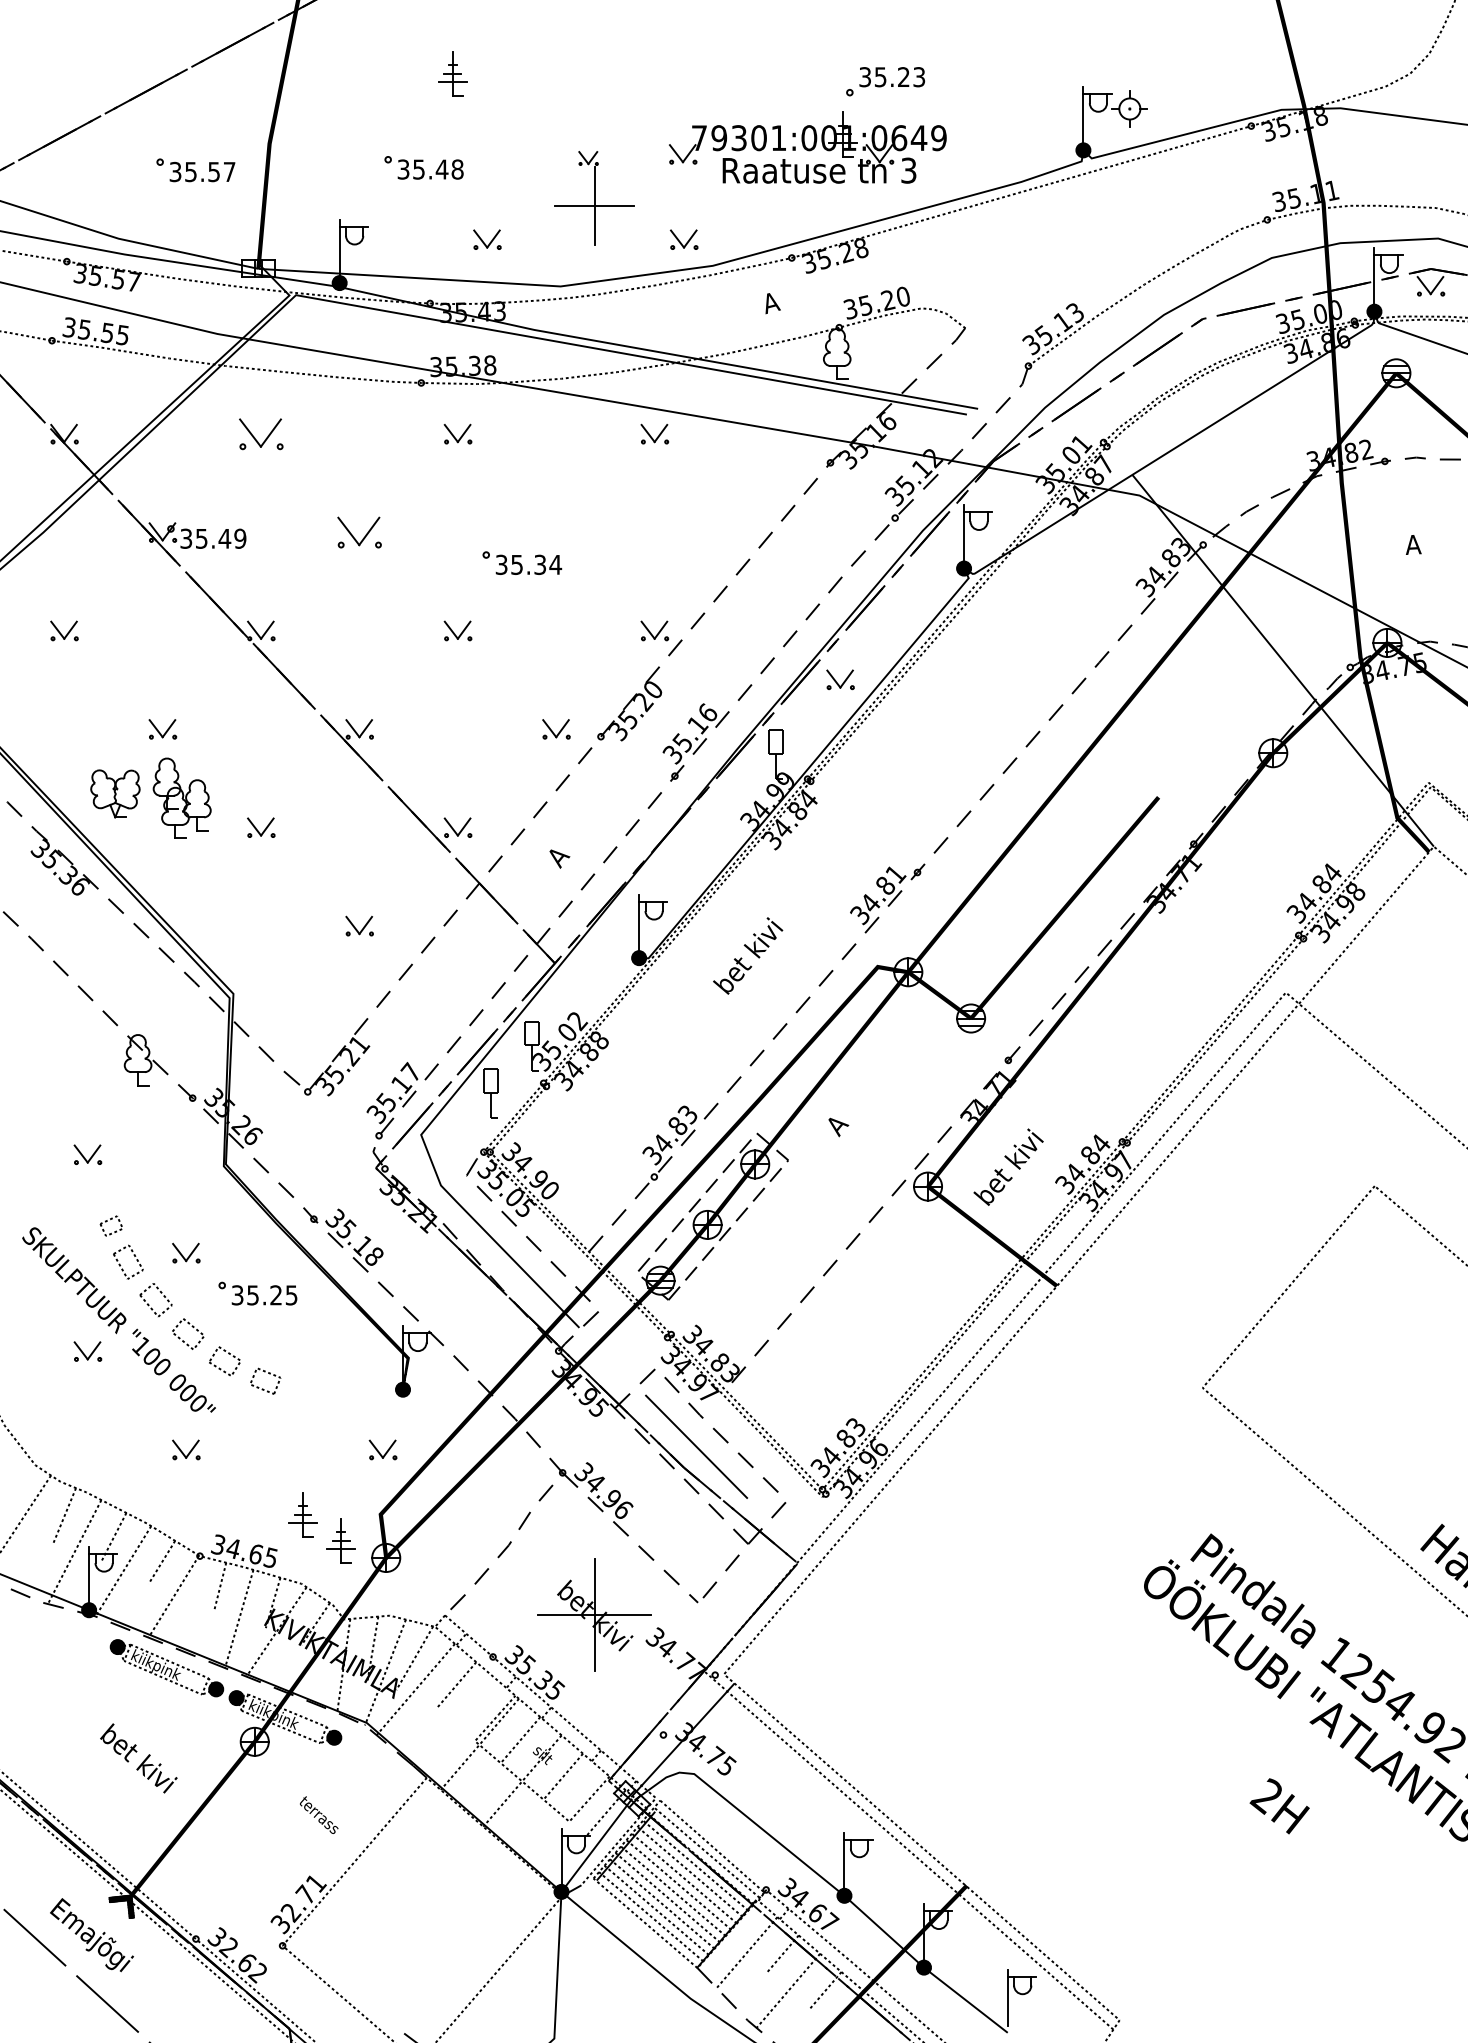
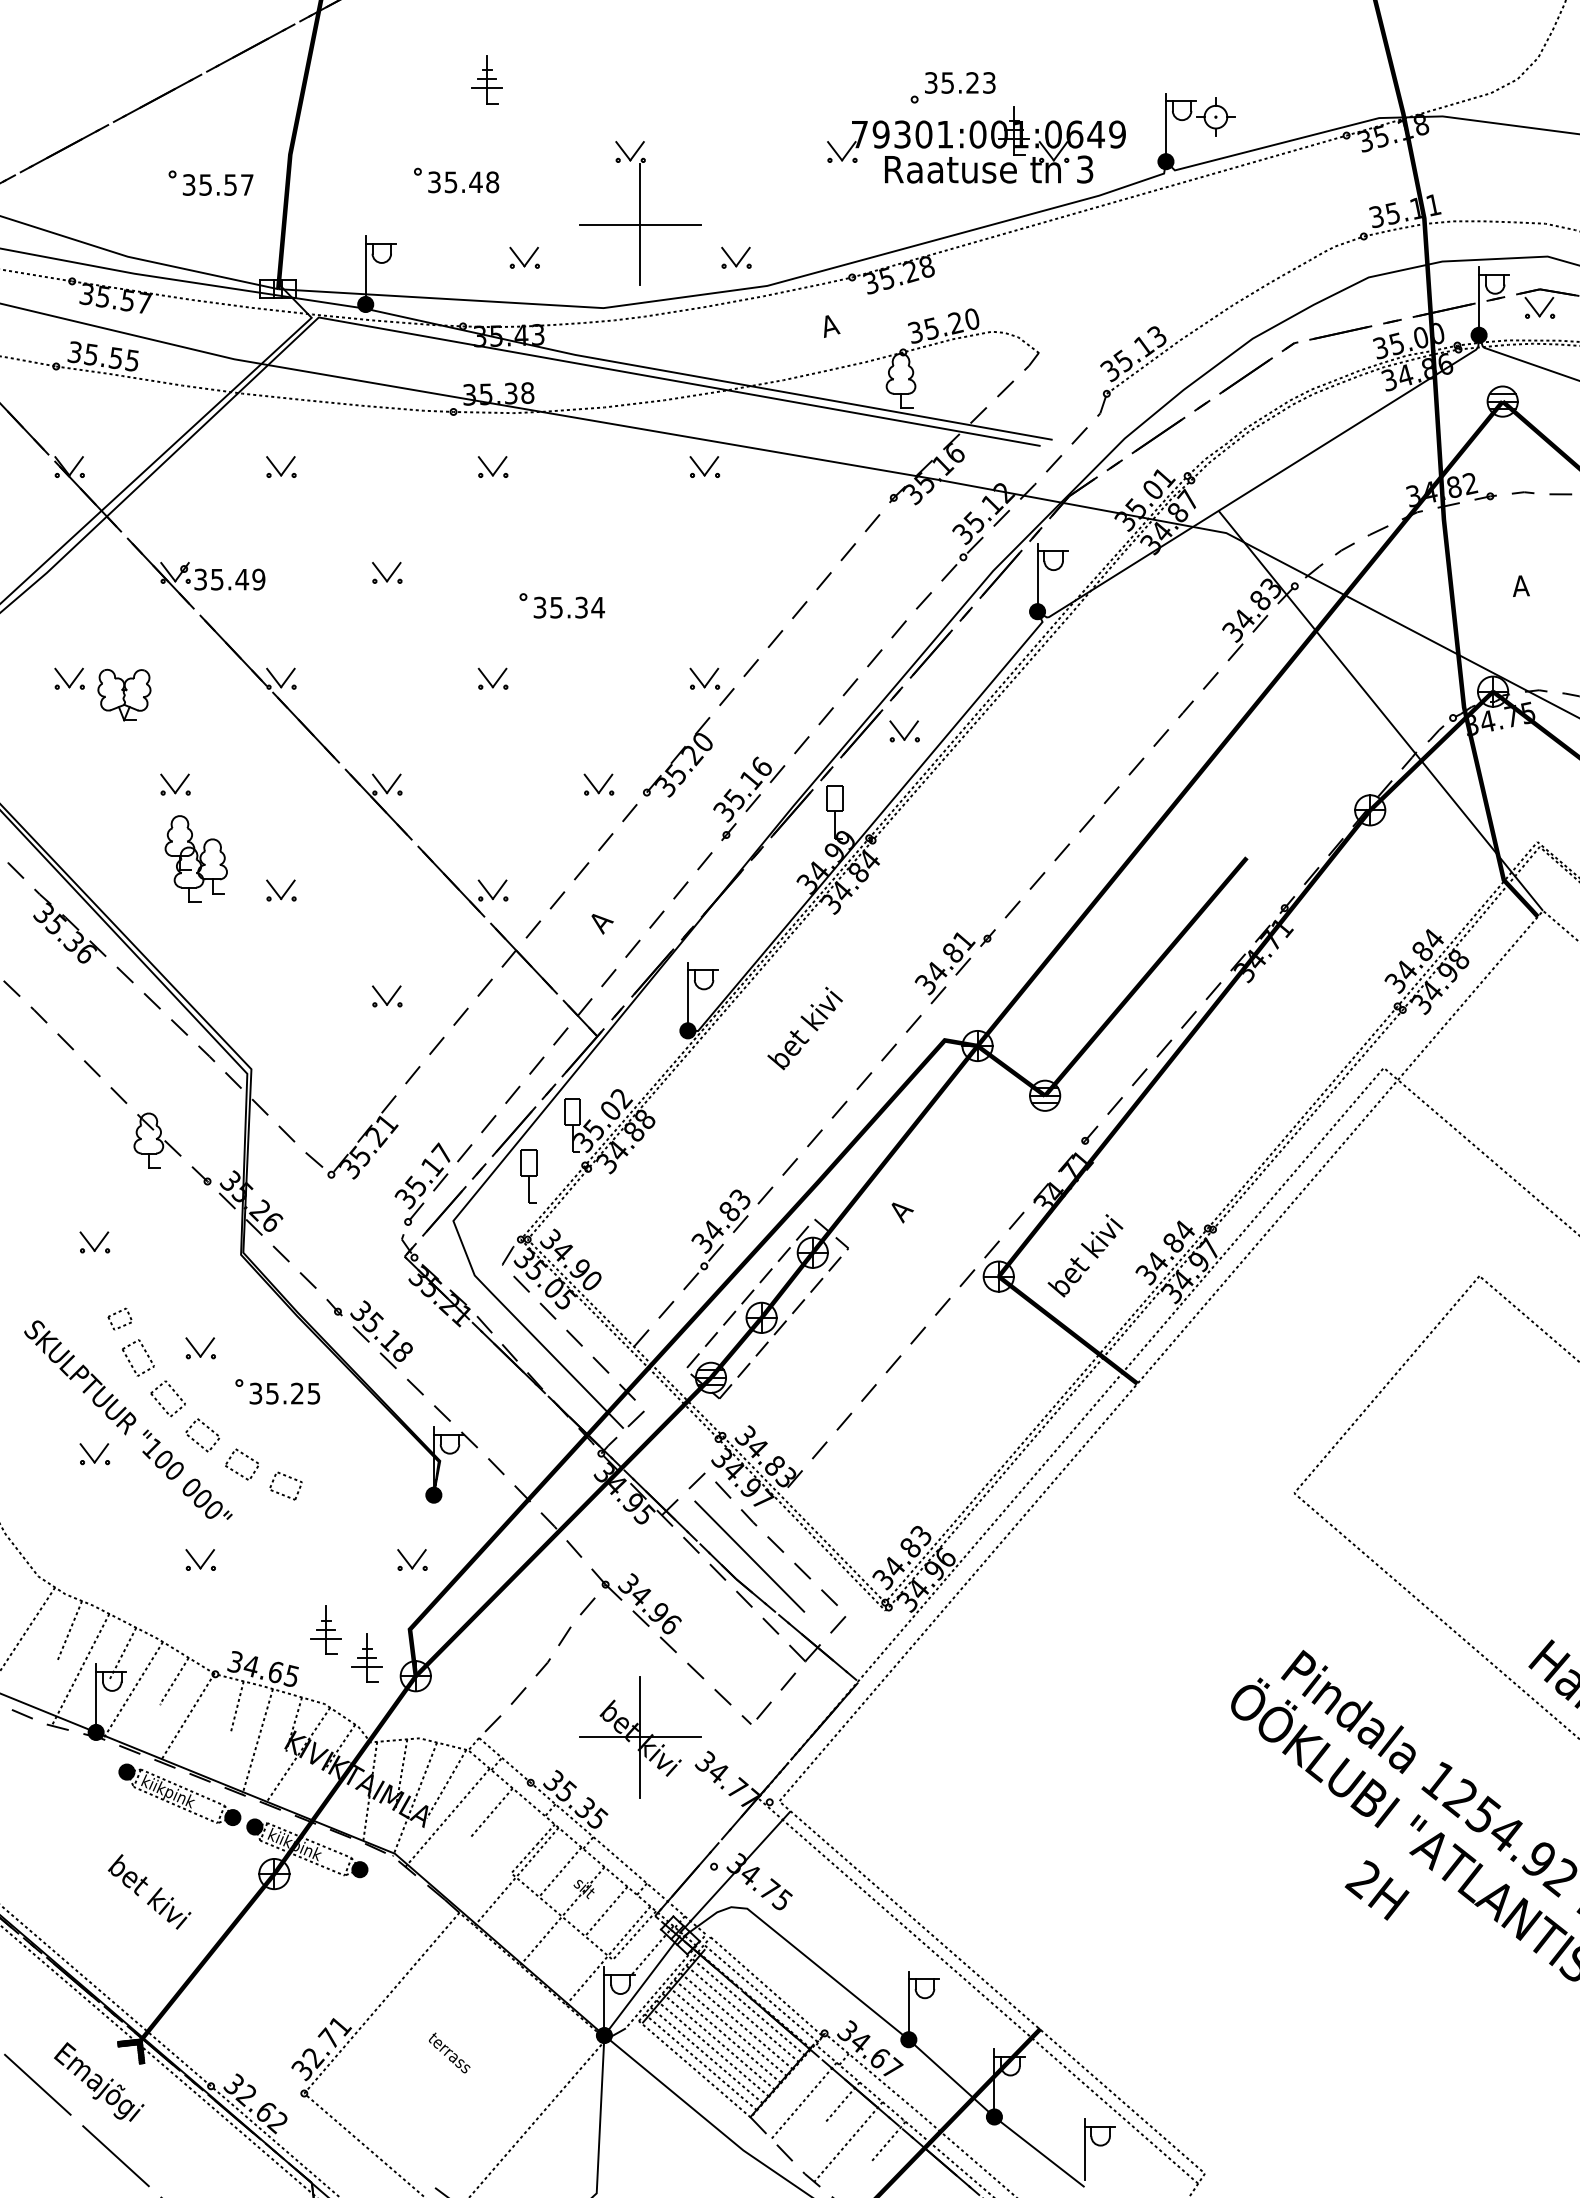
part: (807, 147) -> (976, 144), moved
part: (595, 198) -> (640, 213), size x1.43
part: (261, 433) -> (281, 466), size x0.62
part: (359, 532) -> (387, 572), size x0.62
part: (115, 793) -> (124, 694), moved
text: (1279, 1806) -> (1376, 1890), moved
text: (319, 1814) -> (449, 2052), moved
line: (565, 1817) -> (608, 1955), added

